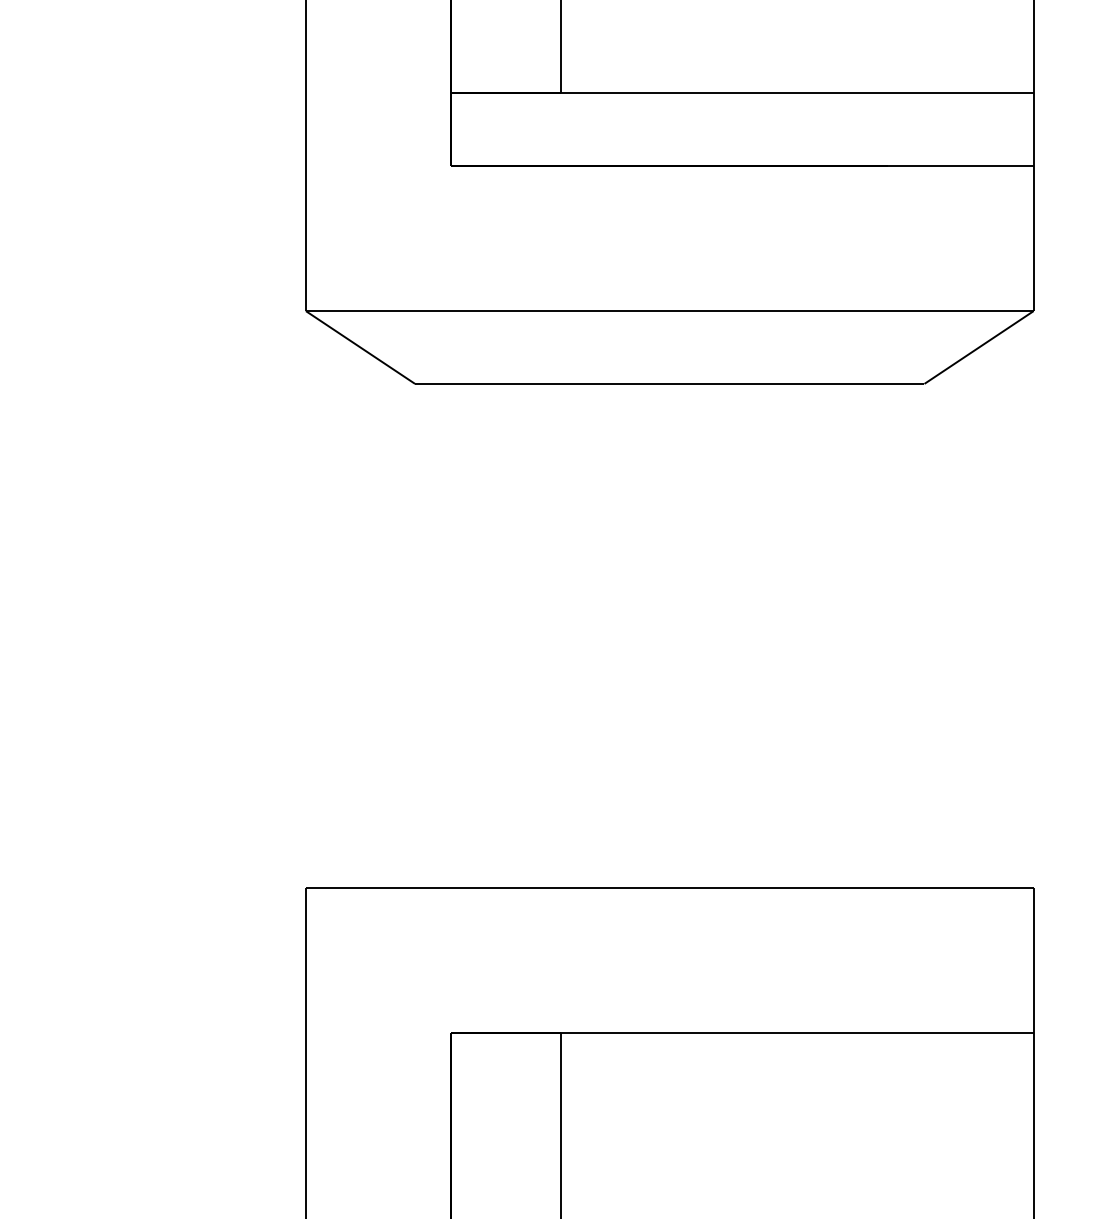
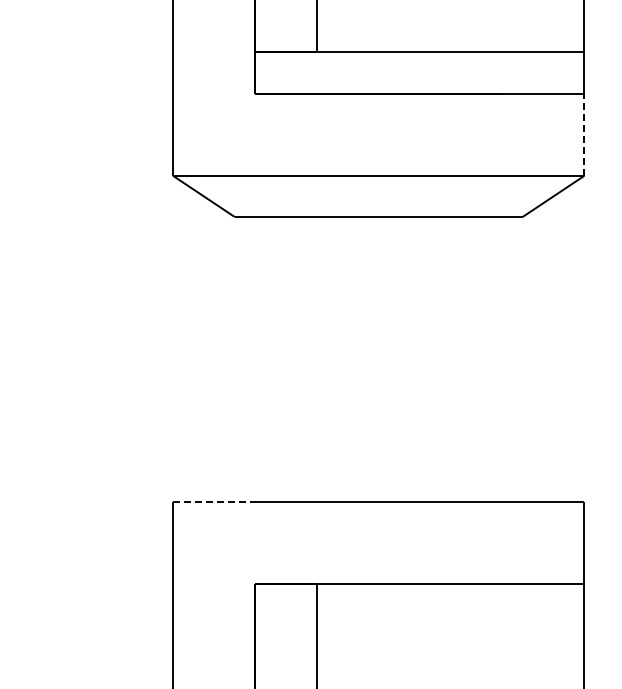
line: (1033, 238) -> (584, 134), solid -> dashed
line: (379, 887) -> (214, 501), solid -> dashed

